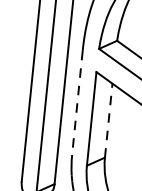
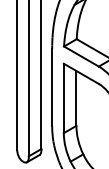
line: (77, 102) -> (52, 87), dashed -> solid
line: (108, 119) -> (76, 97), dashed -> solid

